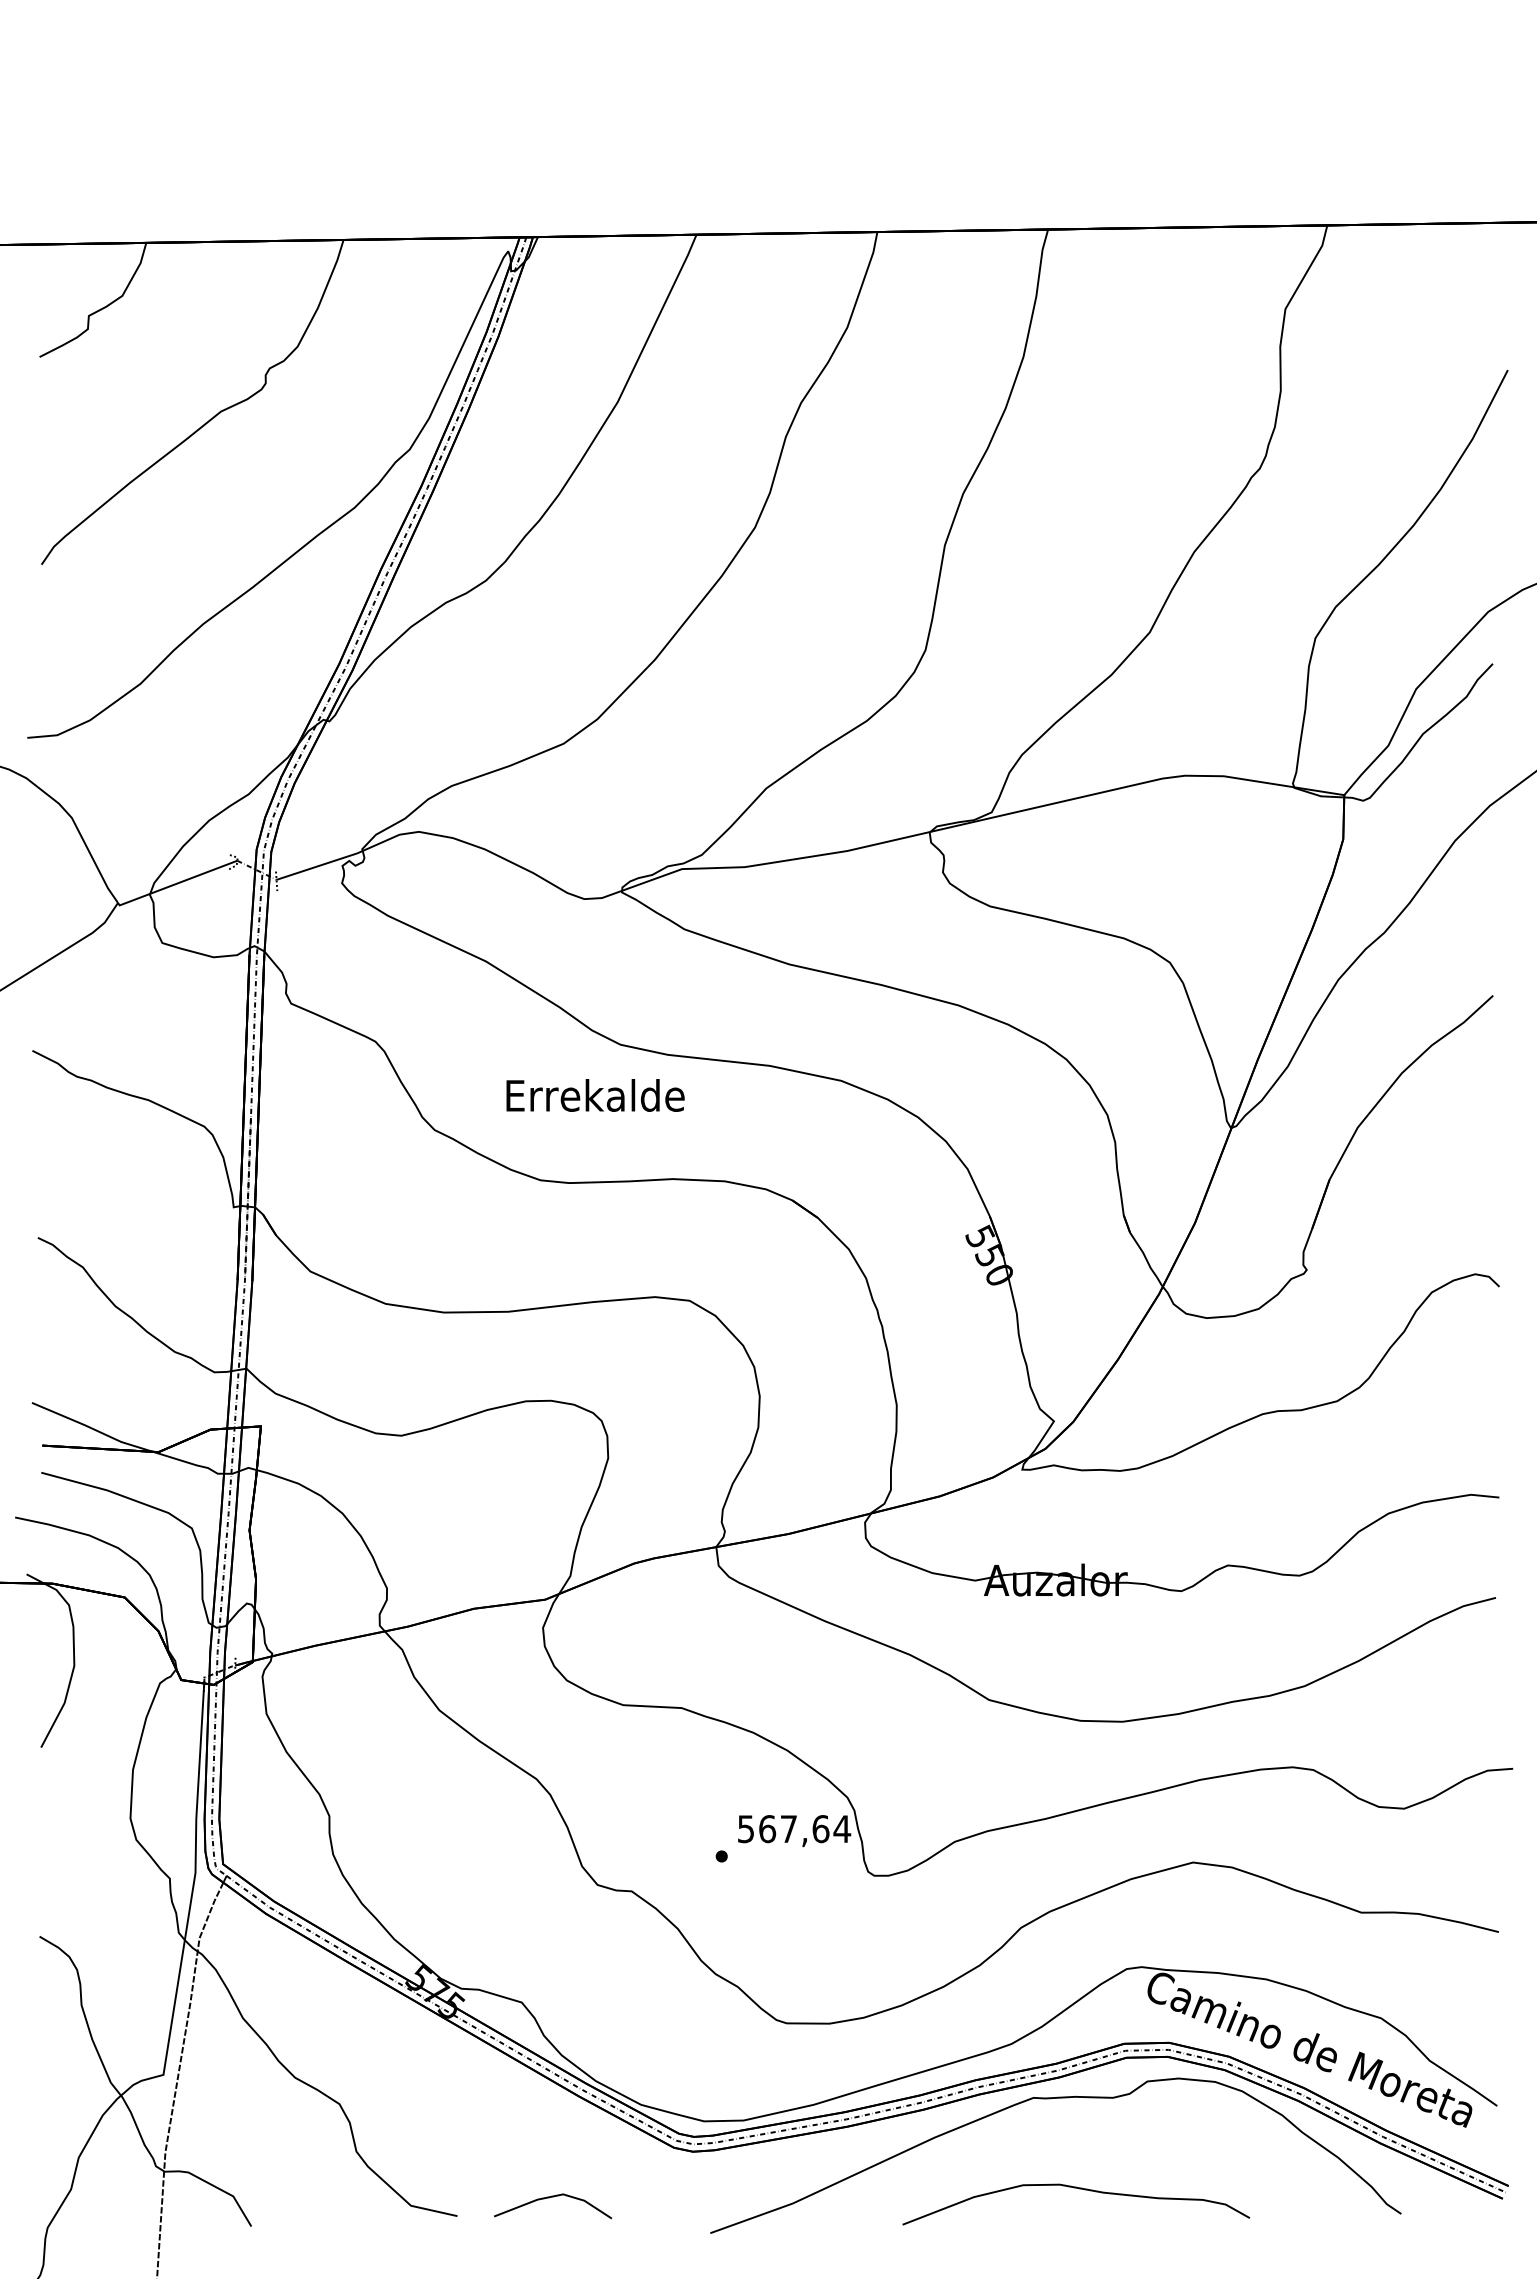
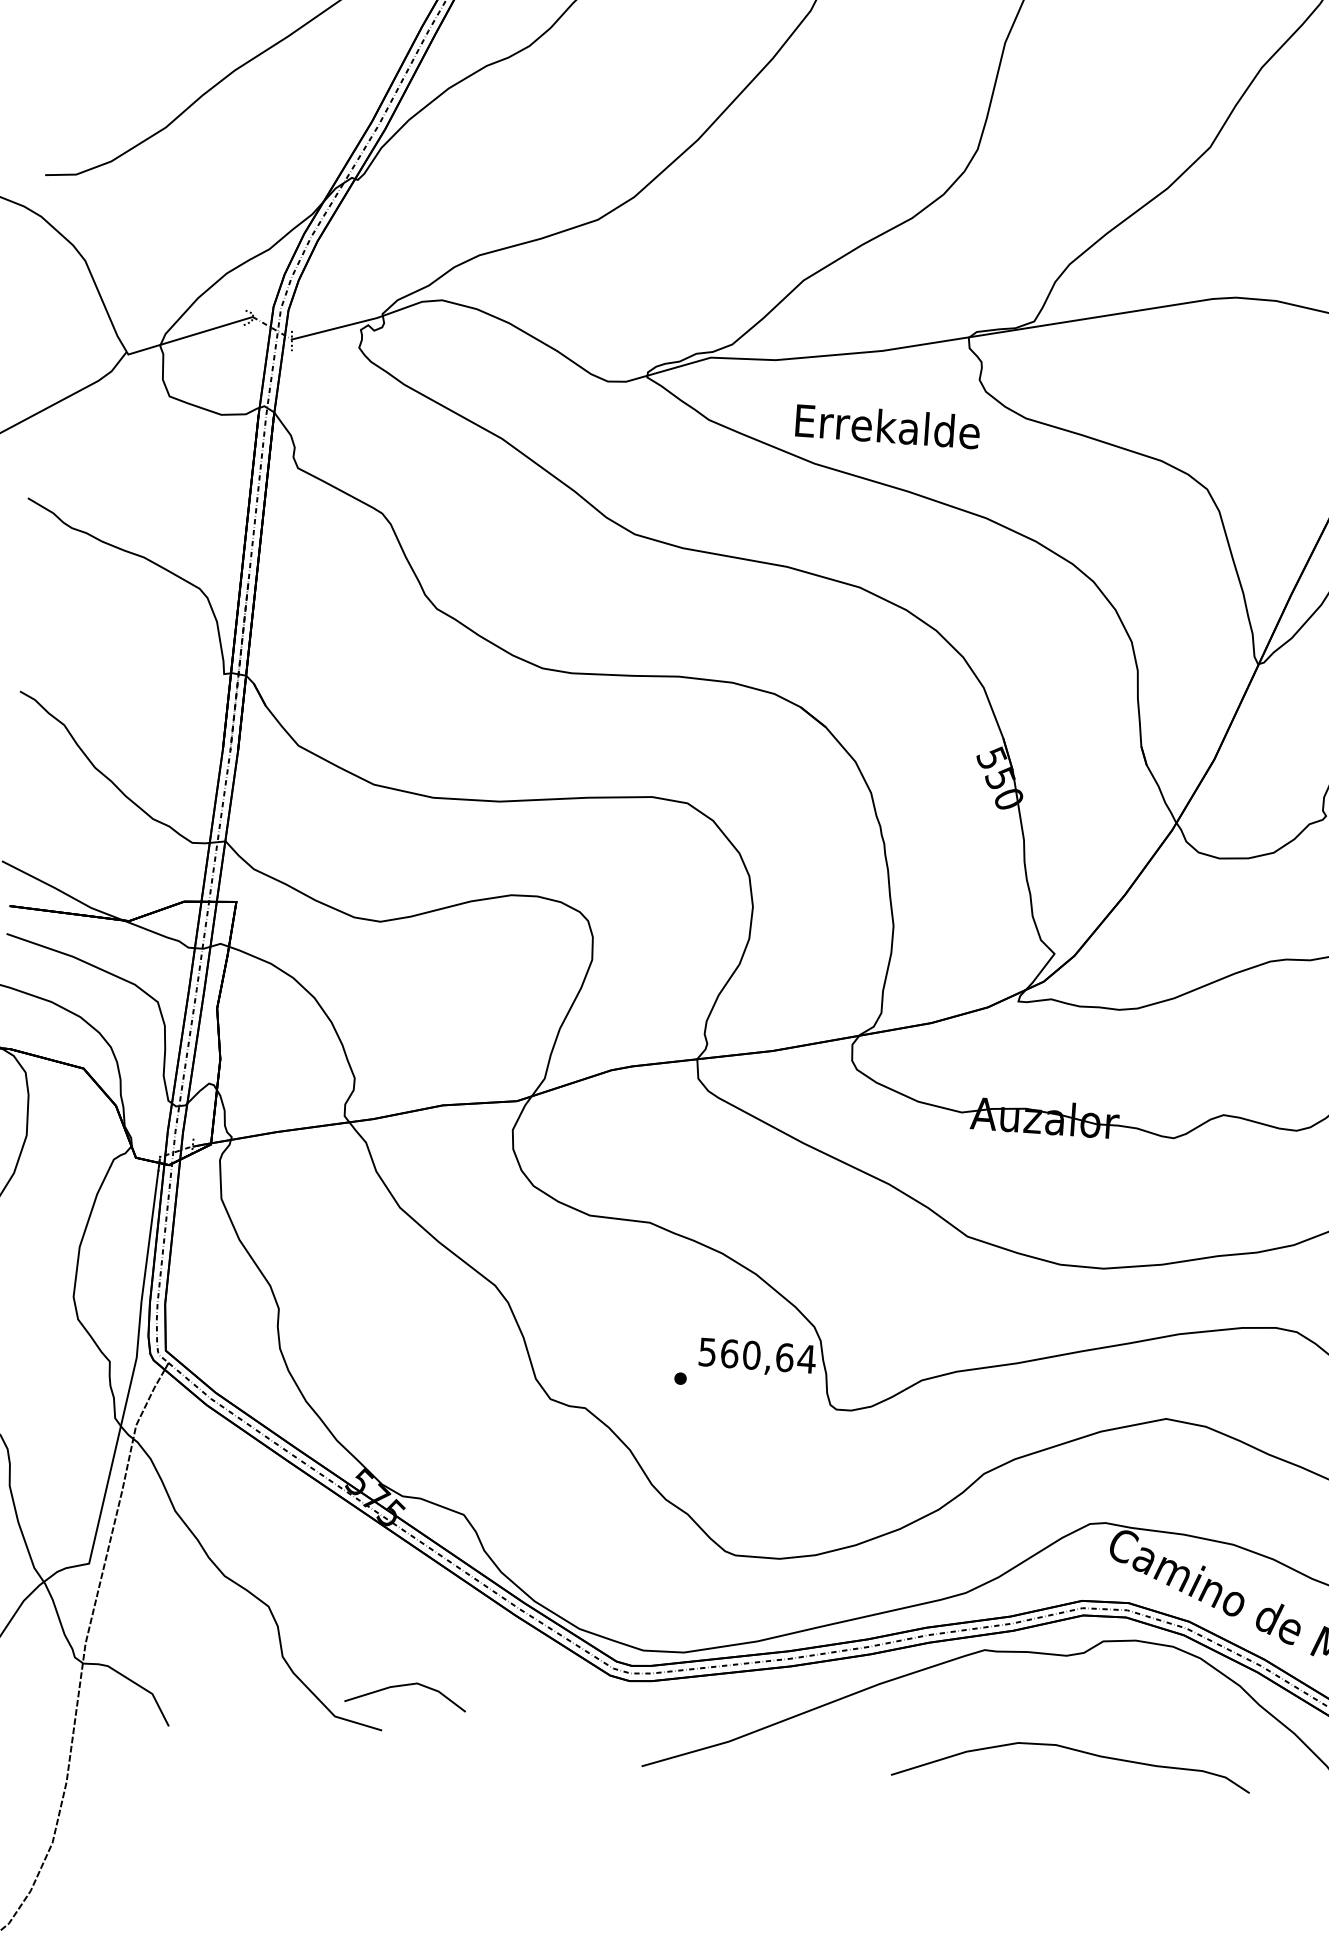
text: (595, 1095) -> (887, 426), moved
text: (788, 1829) -> (751, 1355), 567,64 -> 560,64
curve: (1079, 2189) -> (1075, 1751), moved
line: (549, 2198) -> (402, 1686), moved

